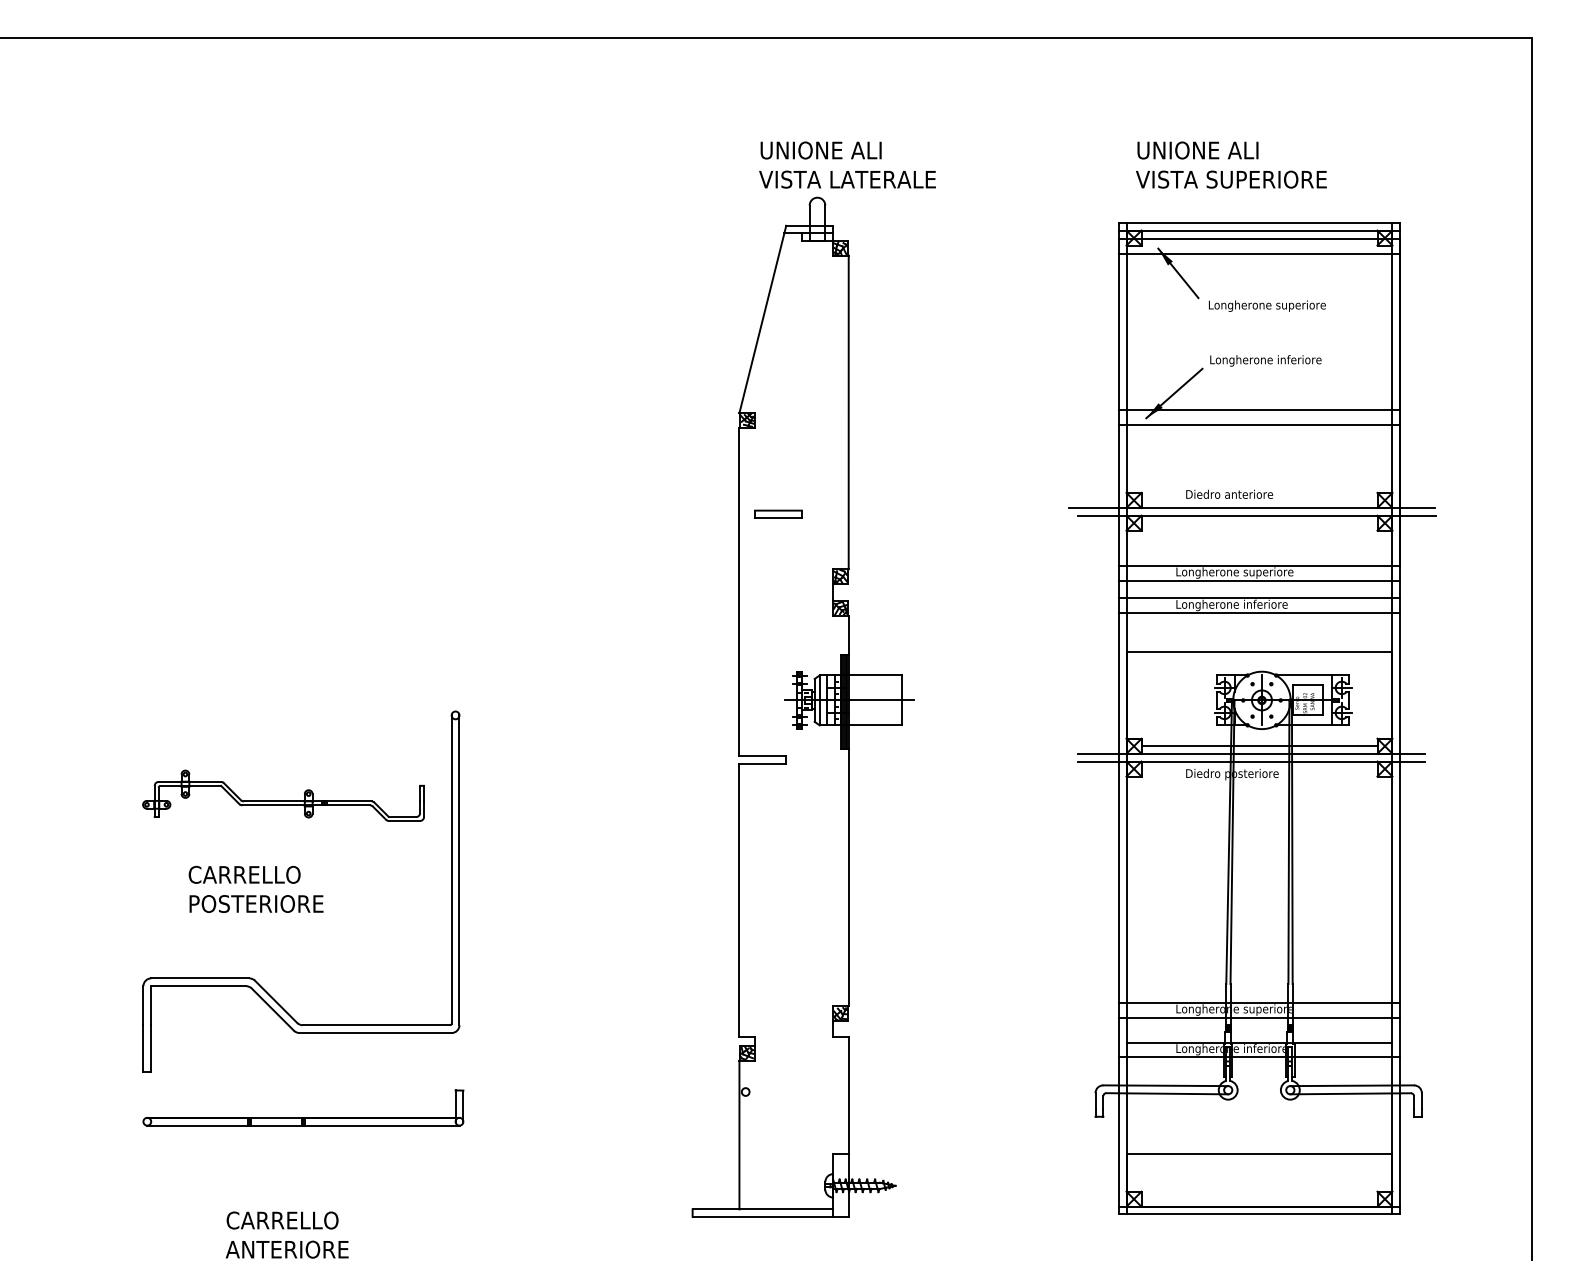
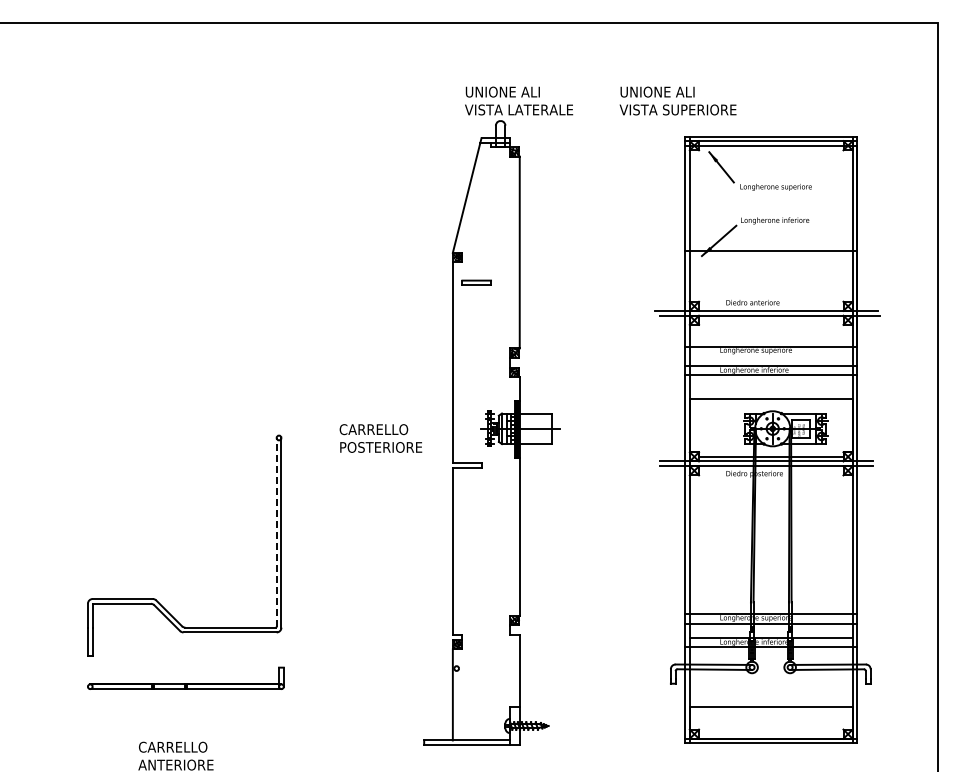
text: (1230, 164) -> (677, 100), moved
line: (1259, 254) -> (771, 155), removed
line: (1259, 425) -> (771, 260), removed
part: (778, 513) -> (476, 282), moved
line: (1259, 580) -> (771, 355), removed
part: (283, 794) -> (173, 486), removed
line: (451, 868) -> (276, 531), solid -> dashed
text: (255, 889) -> (380, 438), moved

